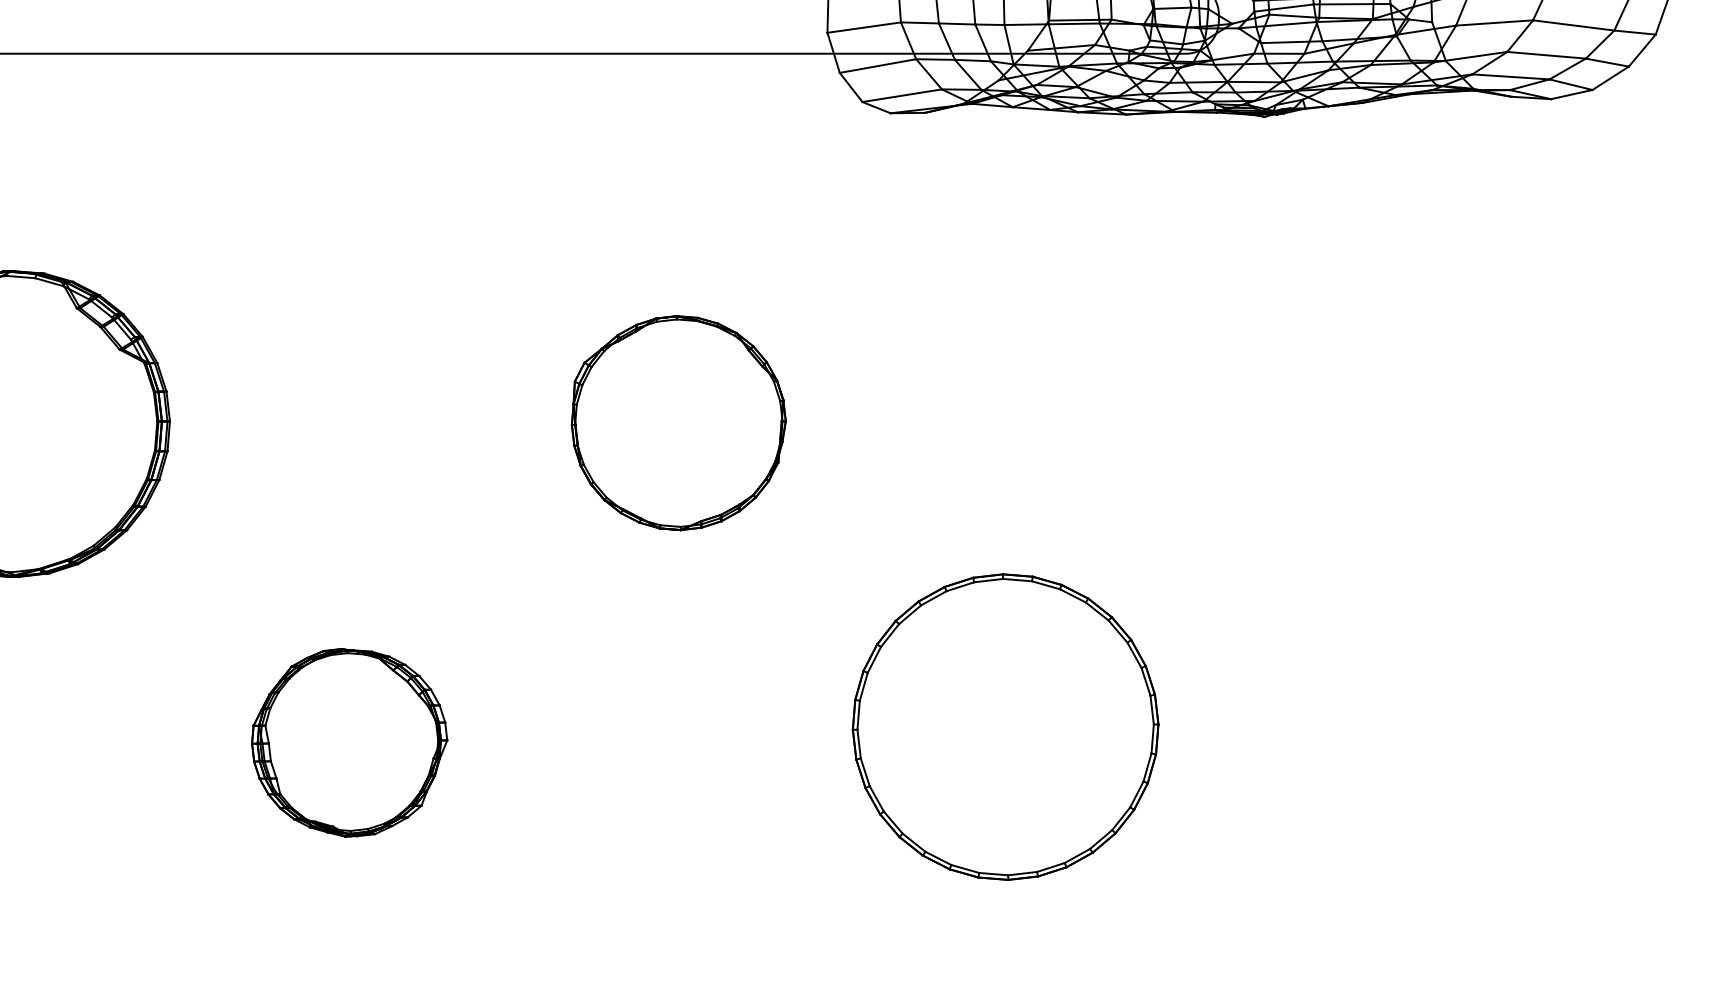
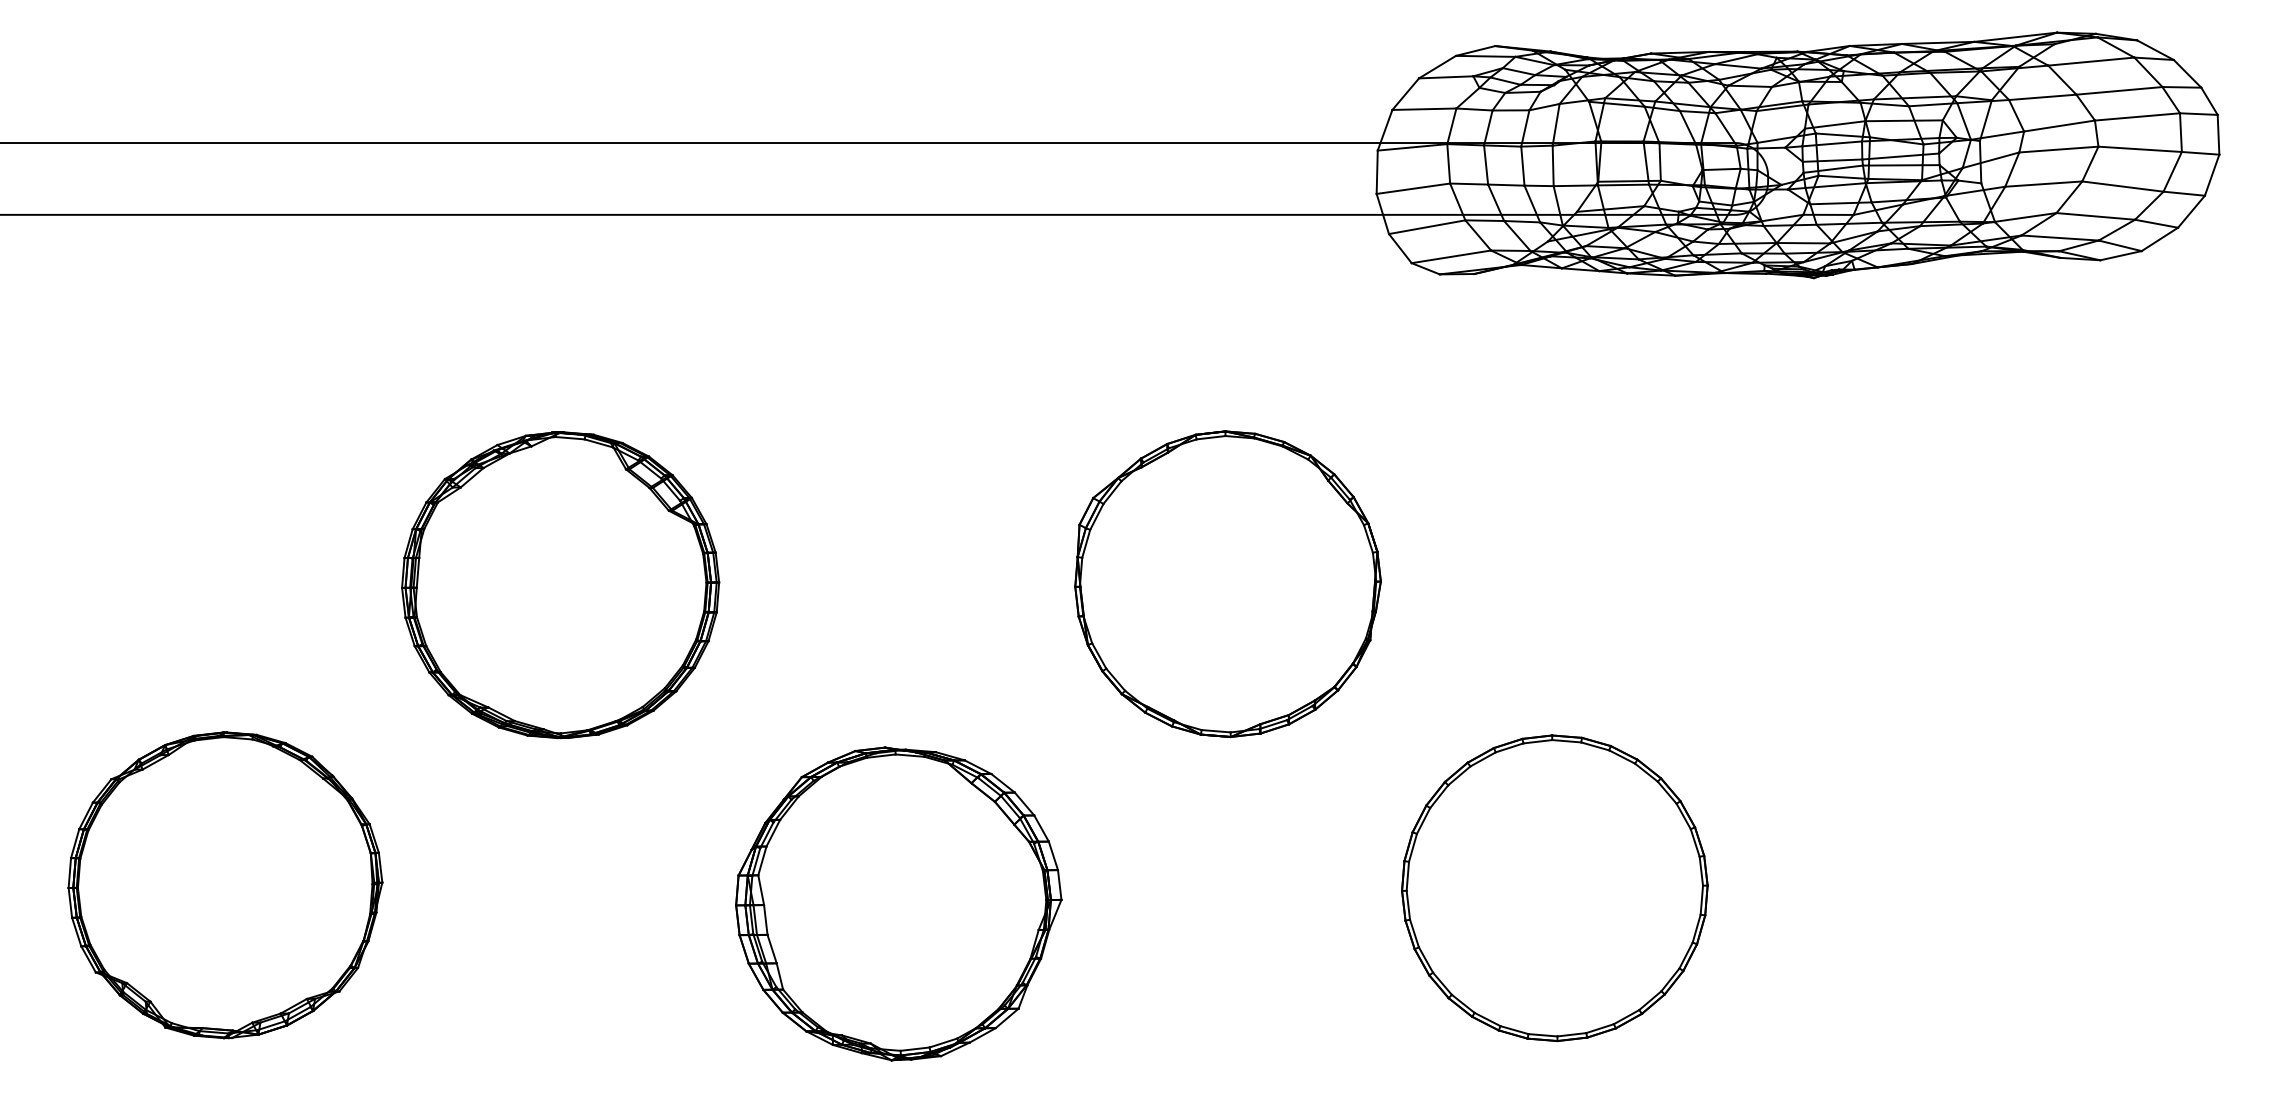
part: (678, 423) -> (1227, 584), size x1.43
part: (349, 742) -> (898, 903), size x1.67

